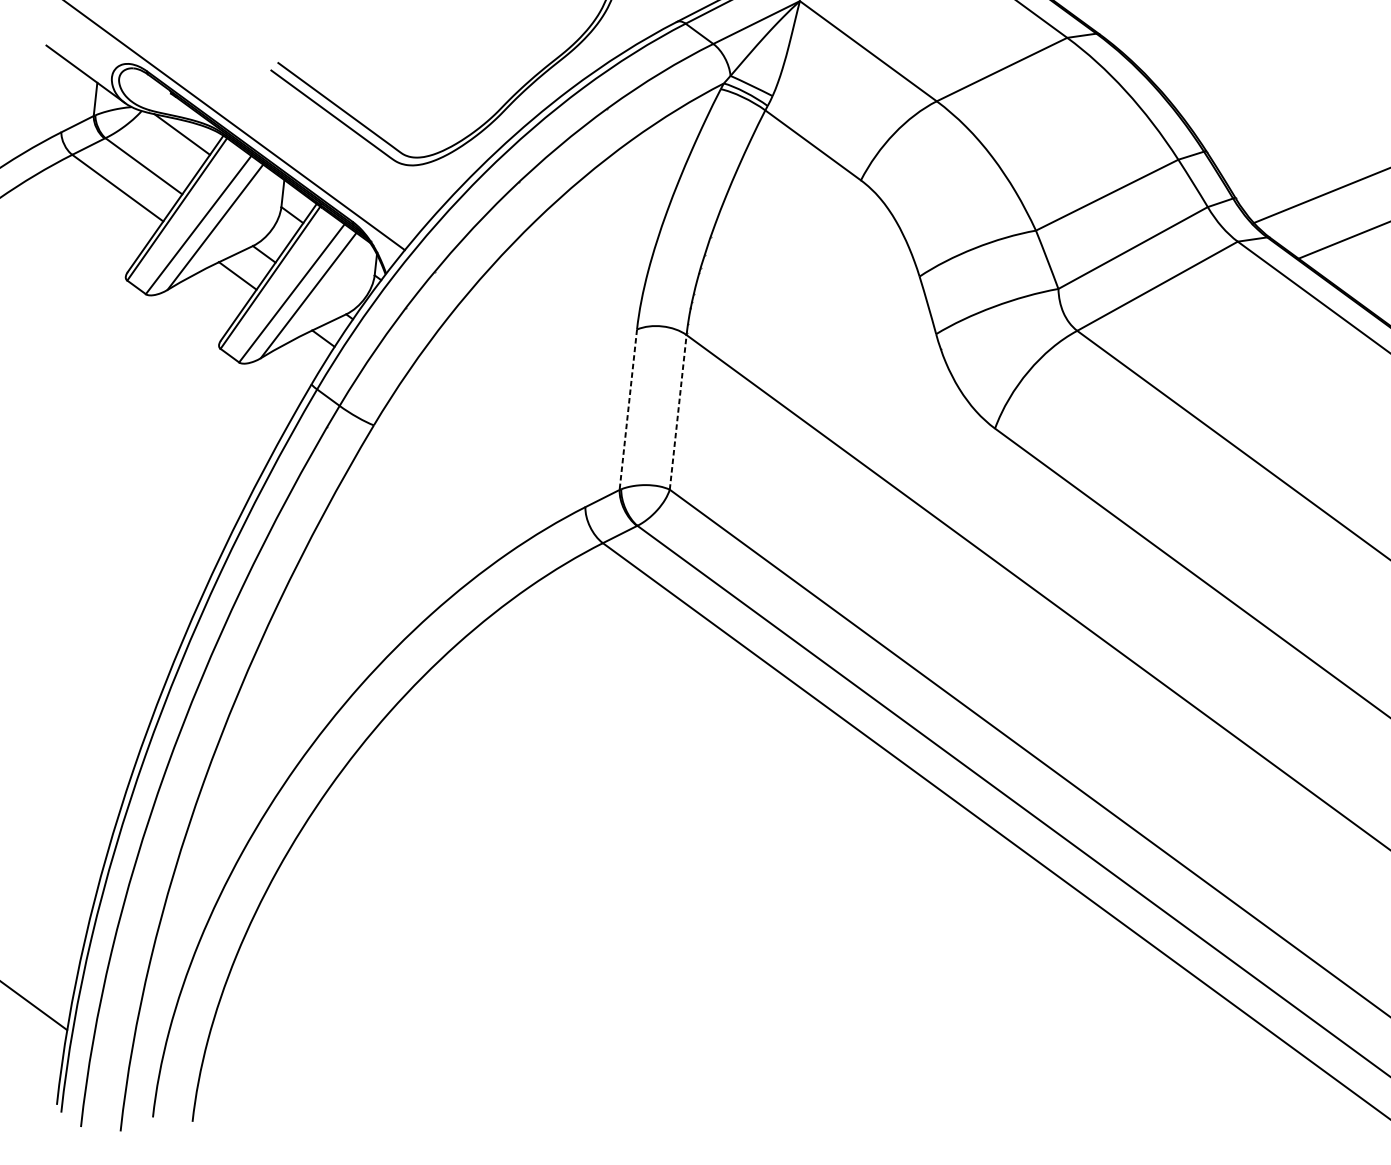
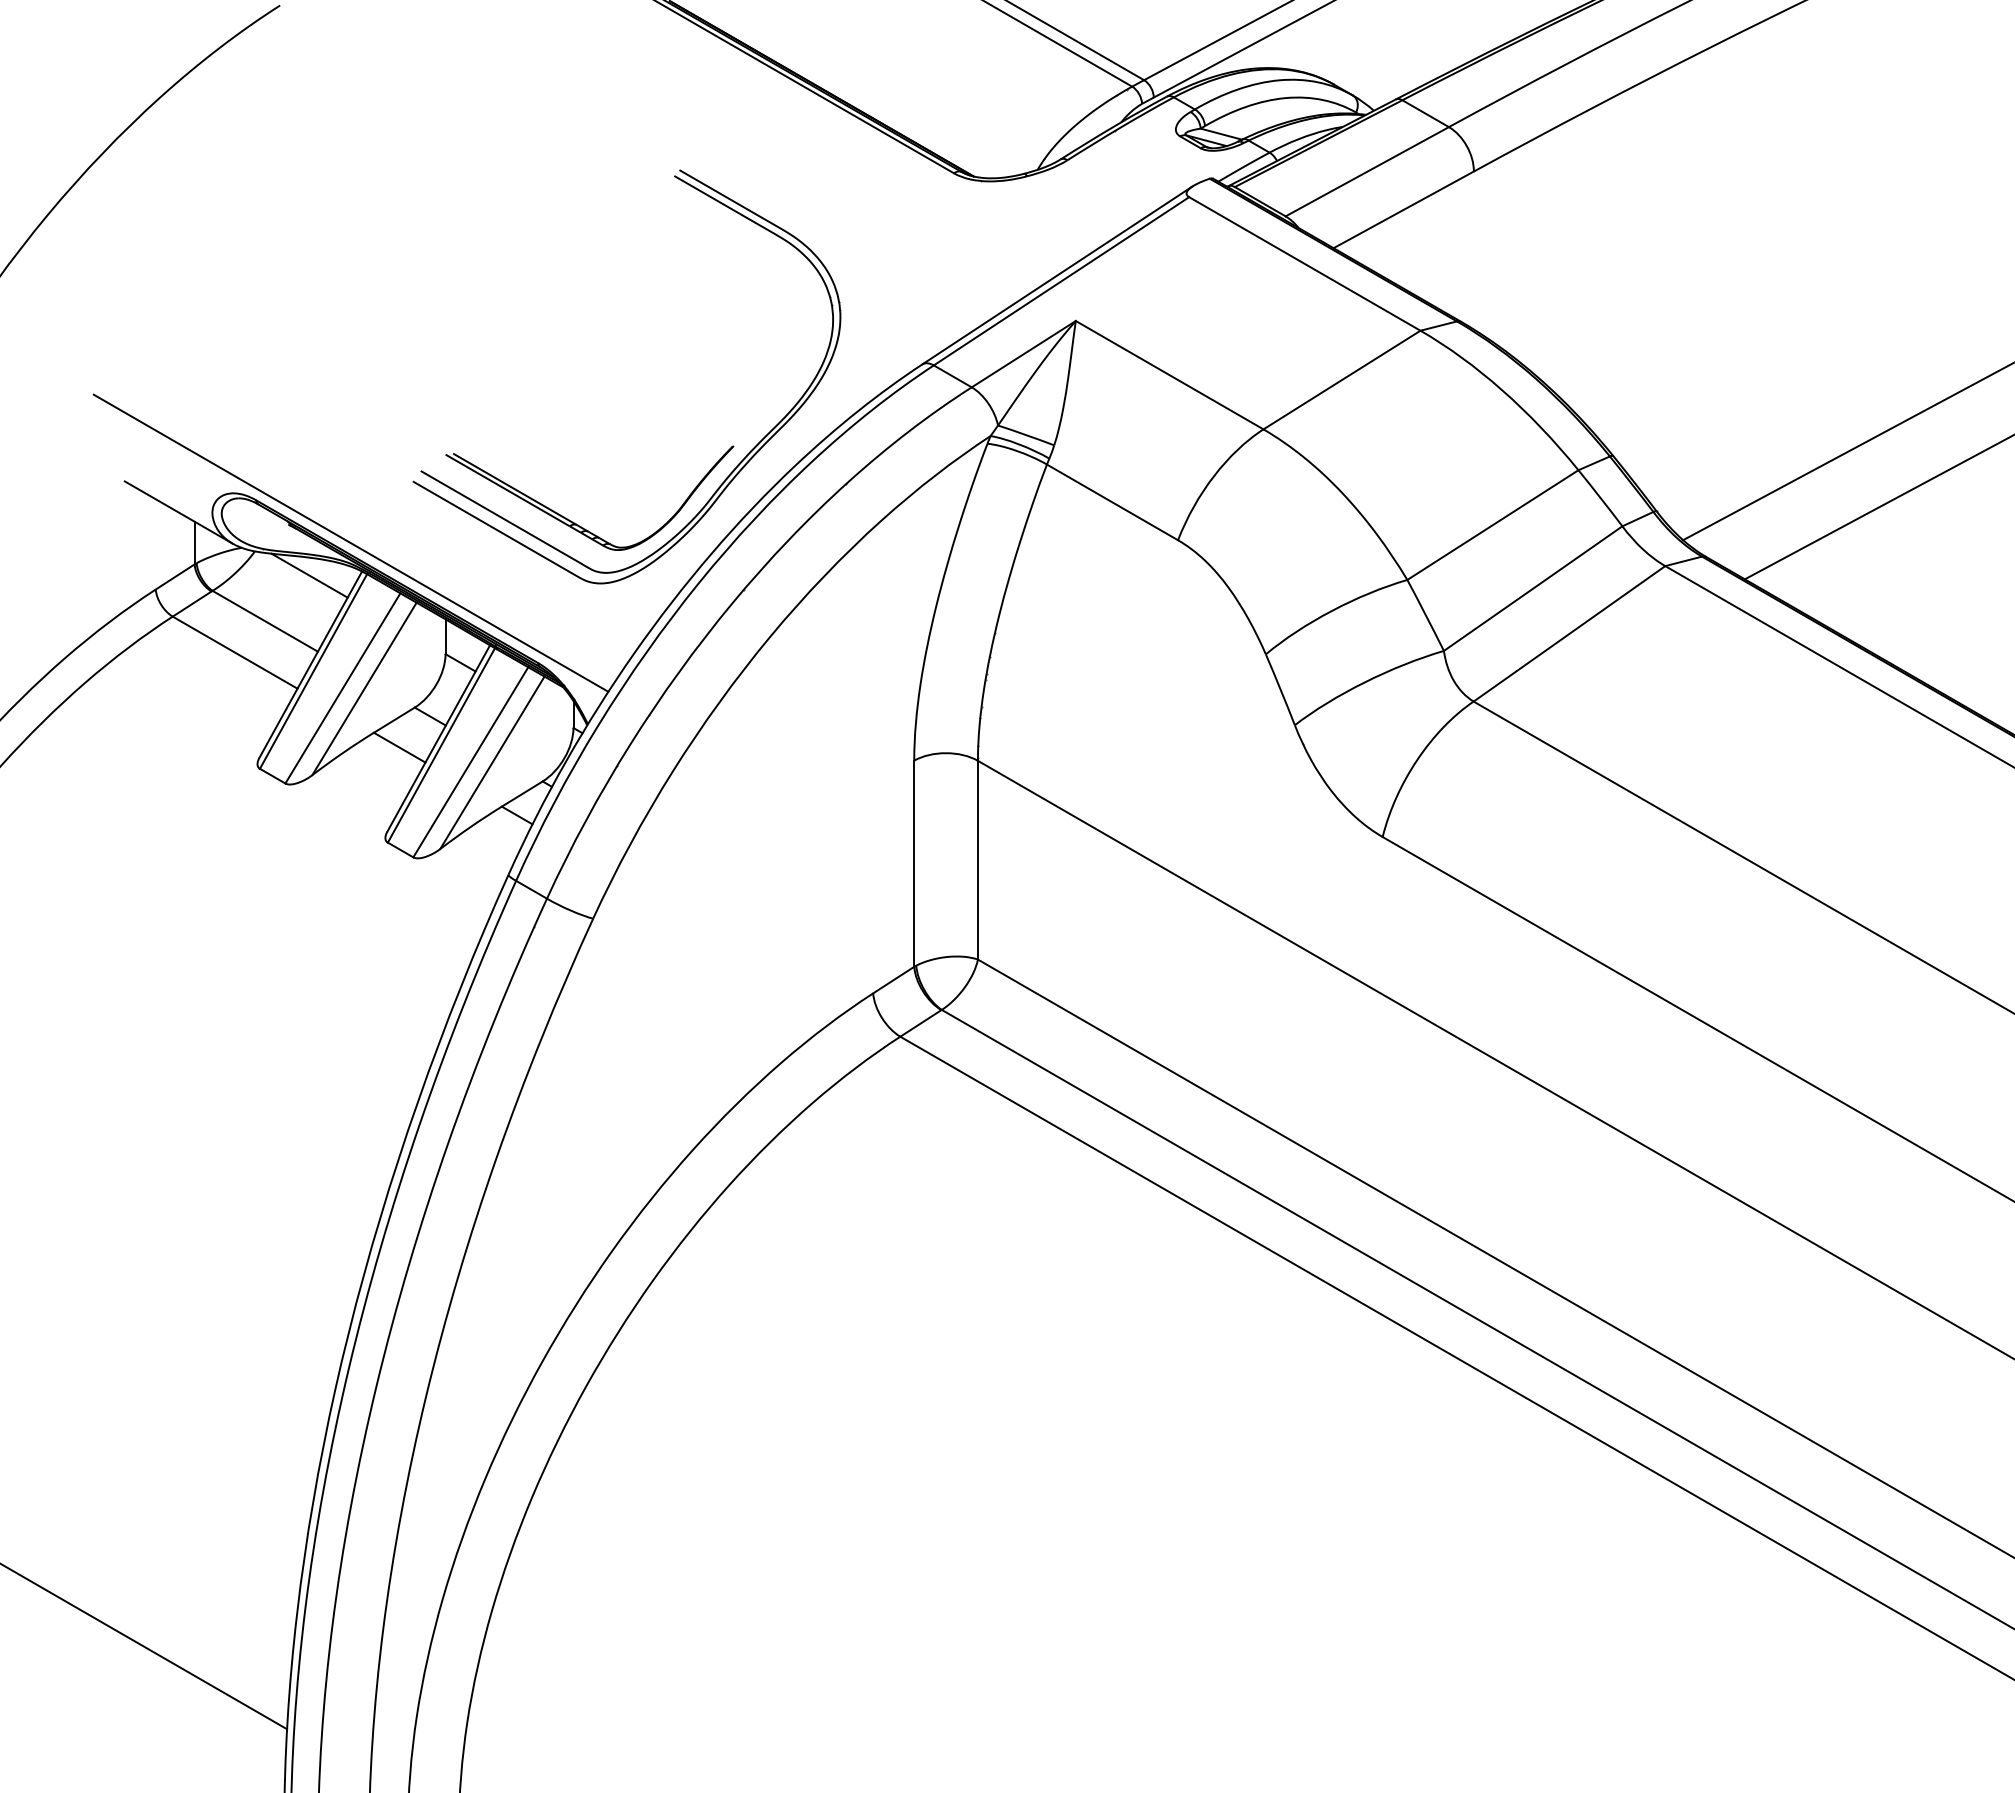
part: (394, 116) -> (576, 523), added
line: (628, 410) -> (914, 864), dashed -> solid
line: (677, 411) -> (977, 859), dashed -> solid

